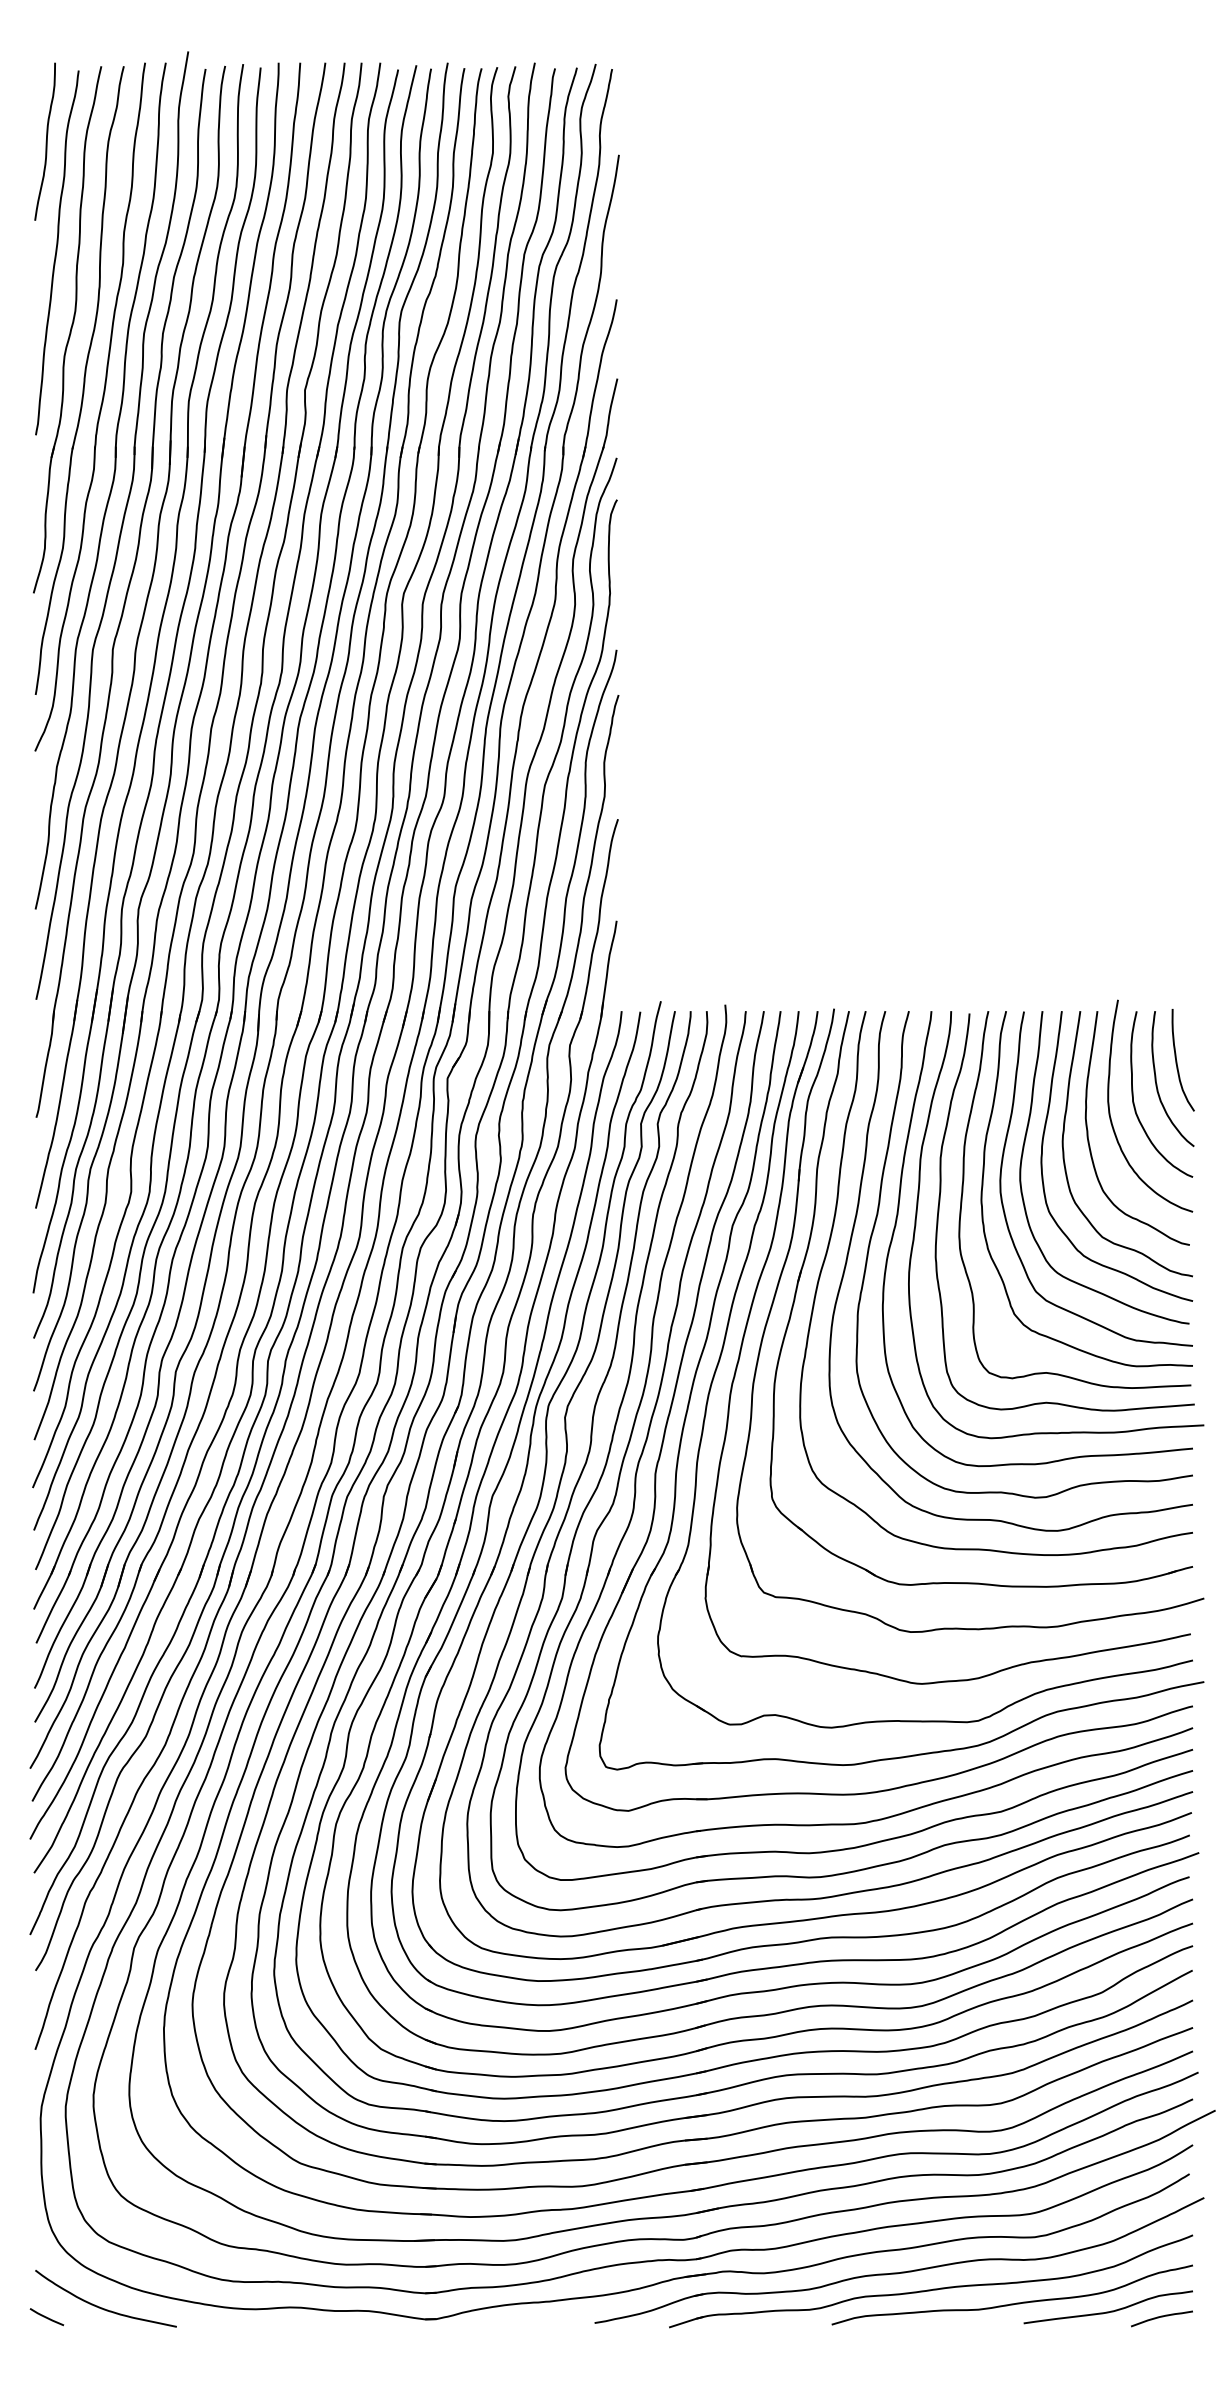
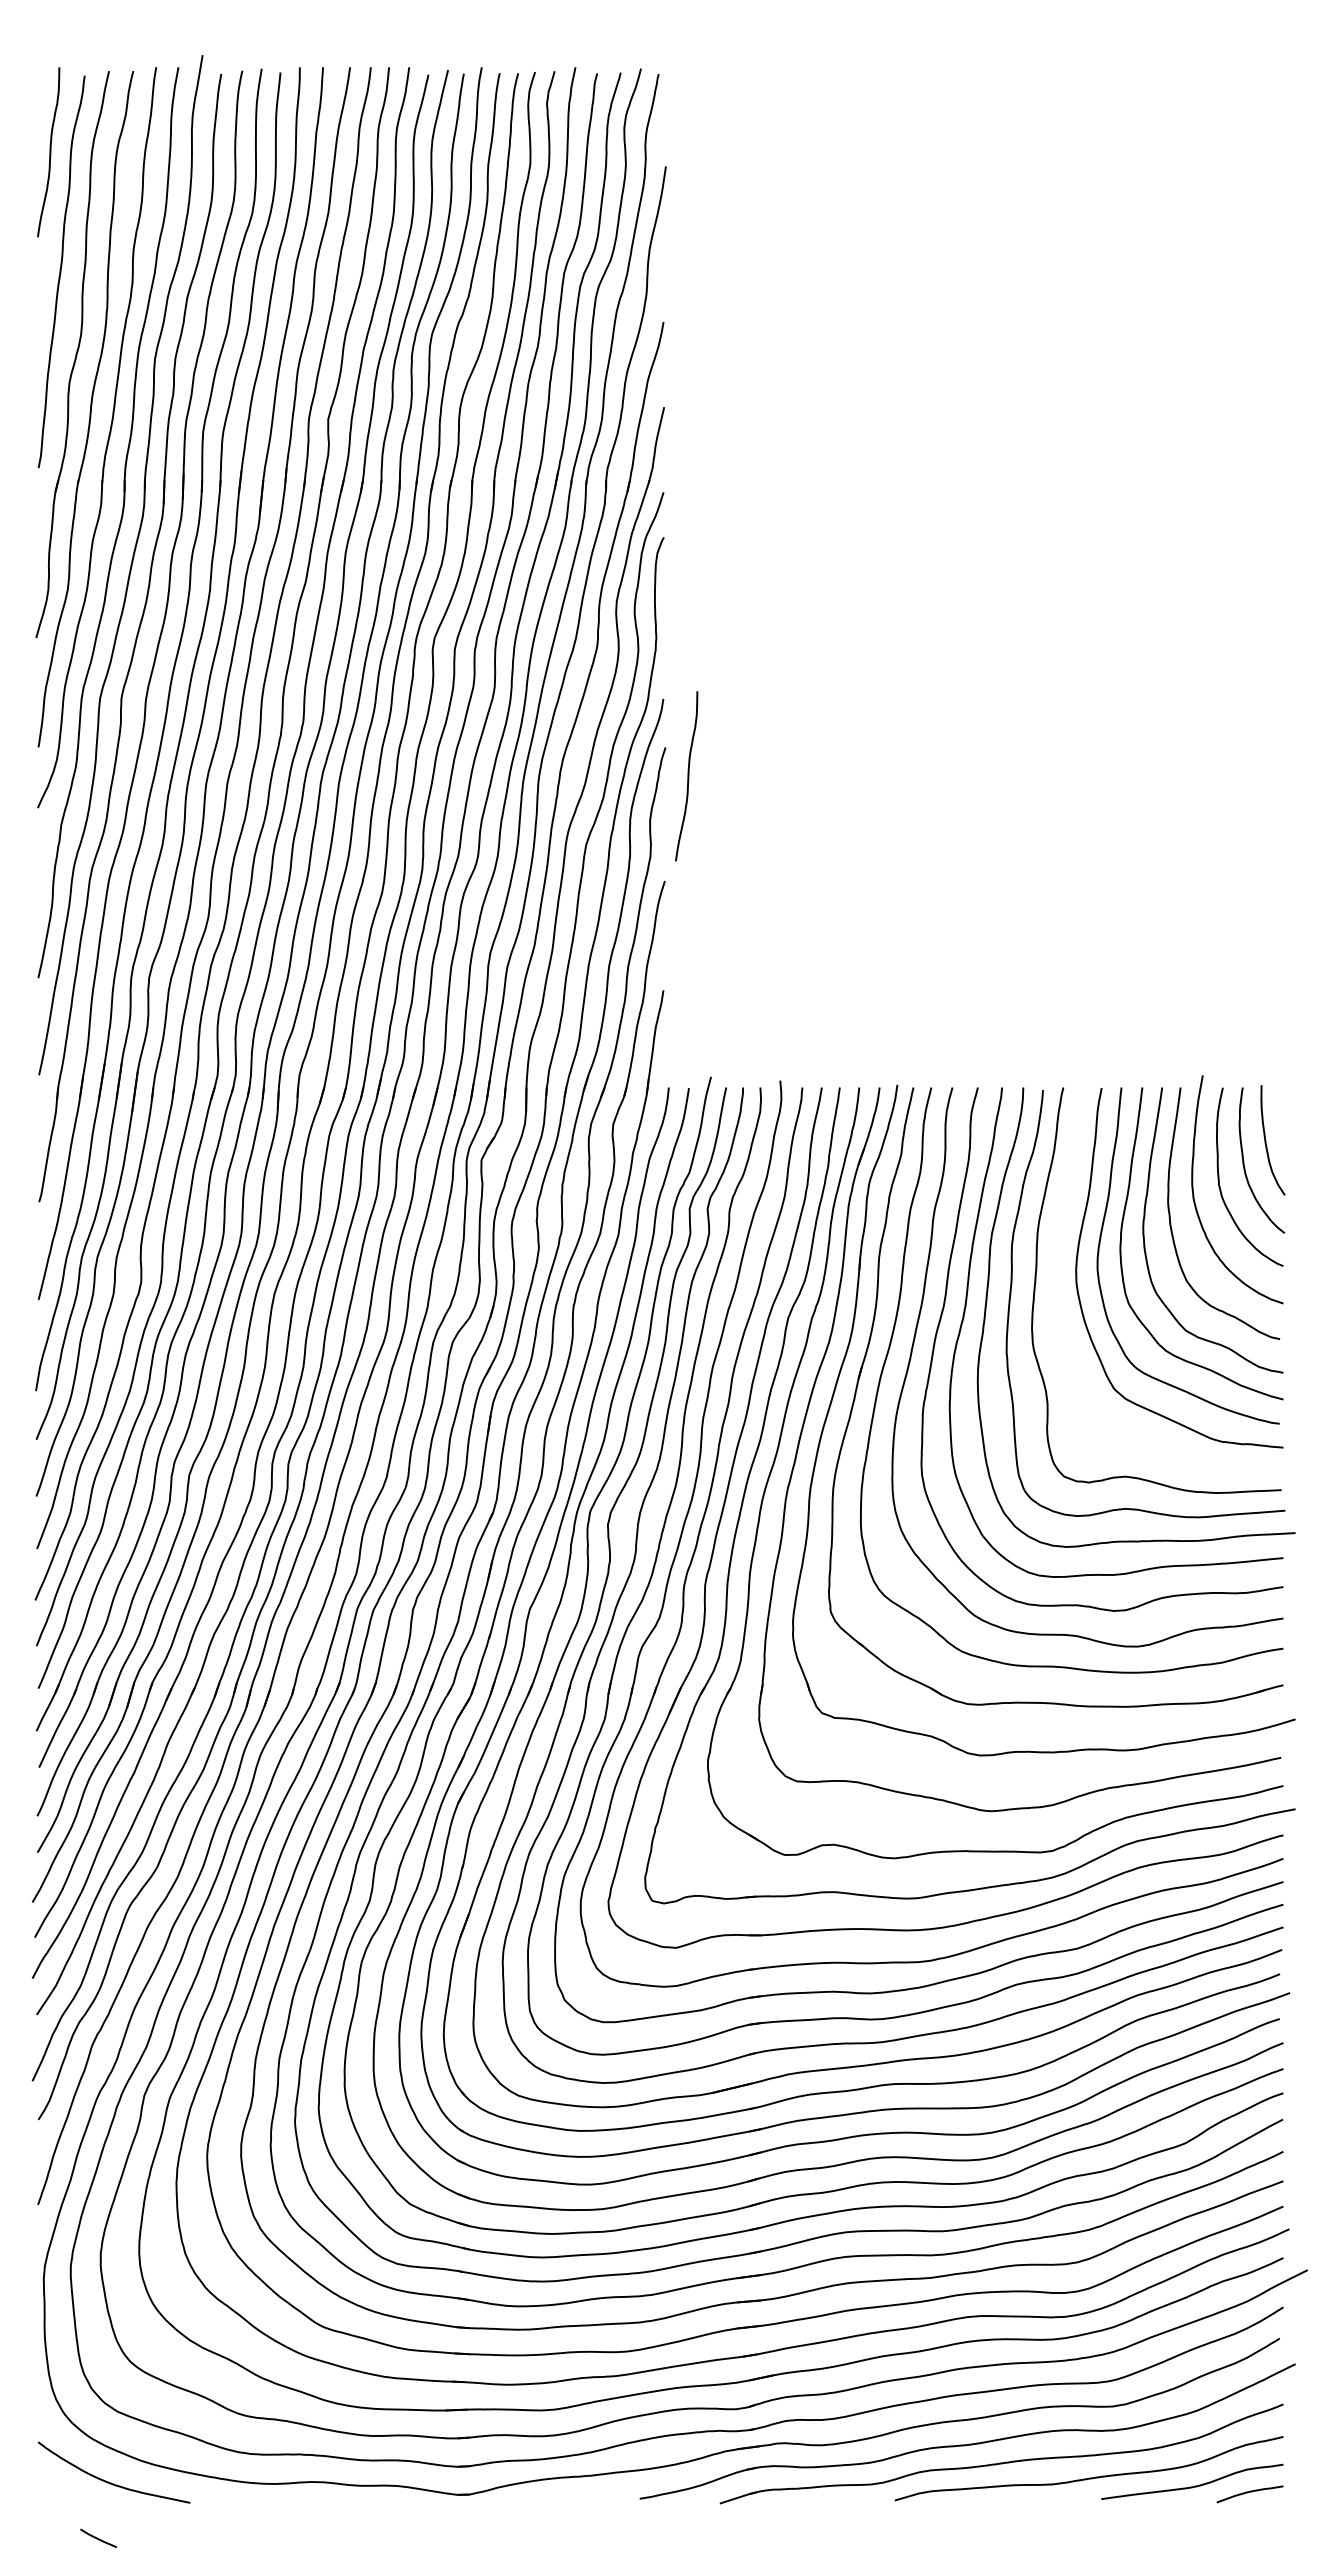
curve: (639, 722) -> (687, 776), added
curve: (983, 1180) -> (1058, 1269), removed
line: (45, 2316) -> (97, 2537), moved

